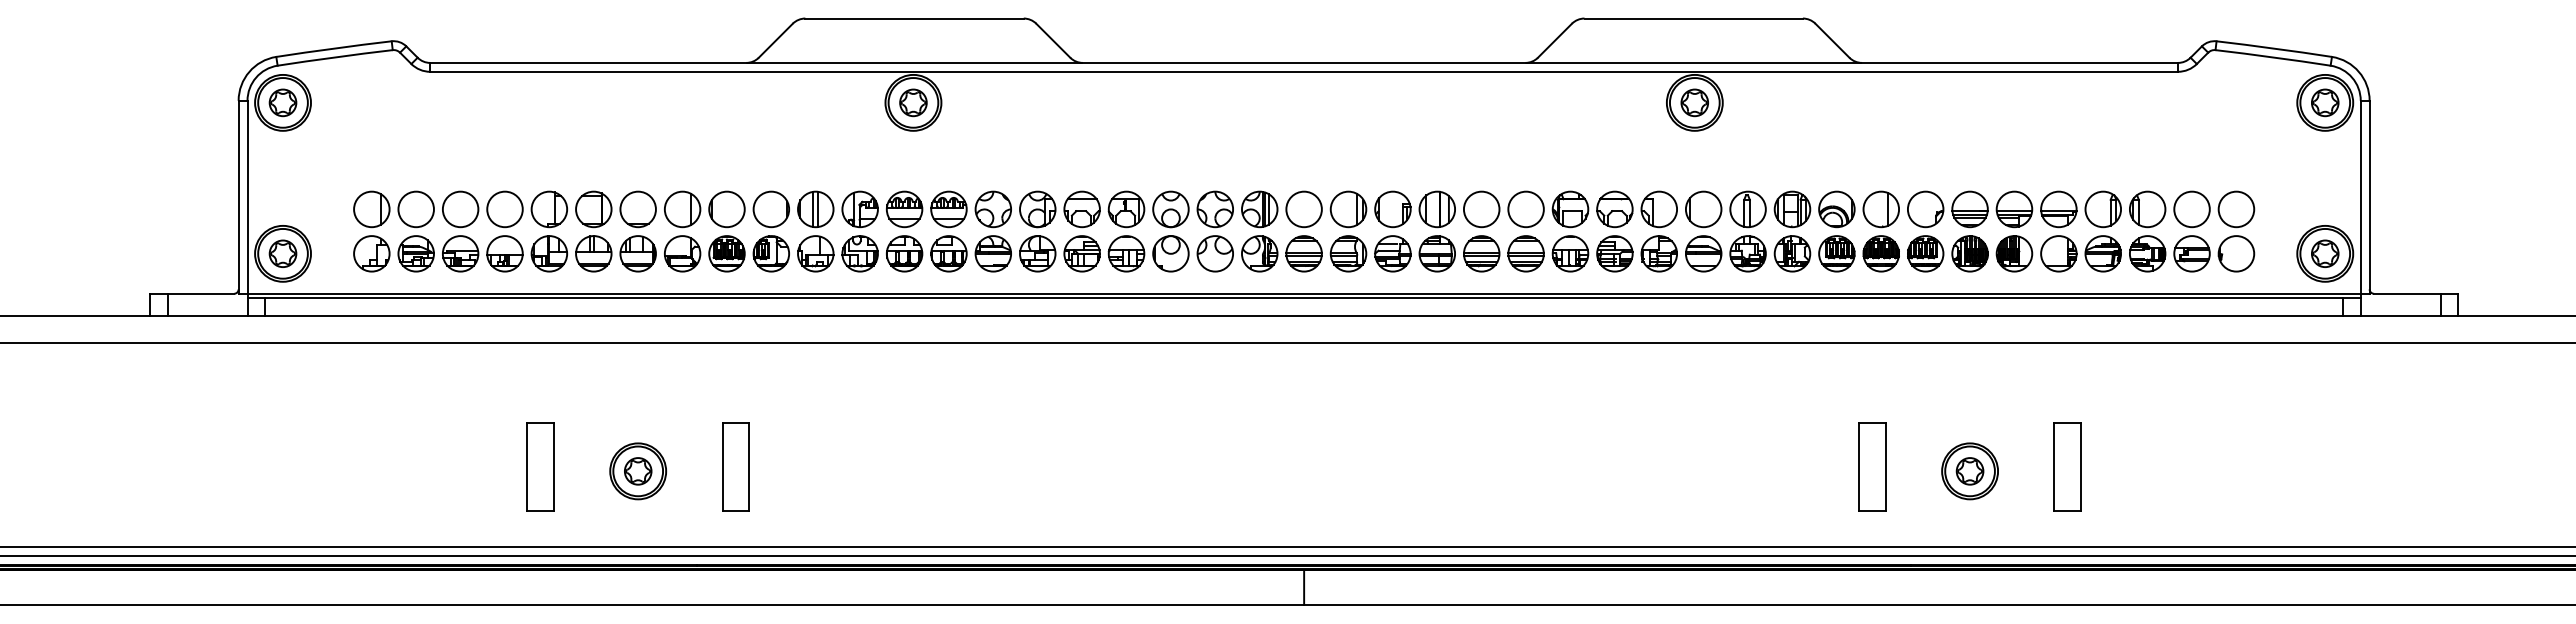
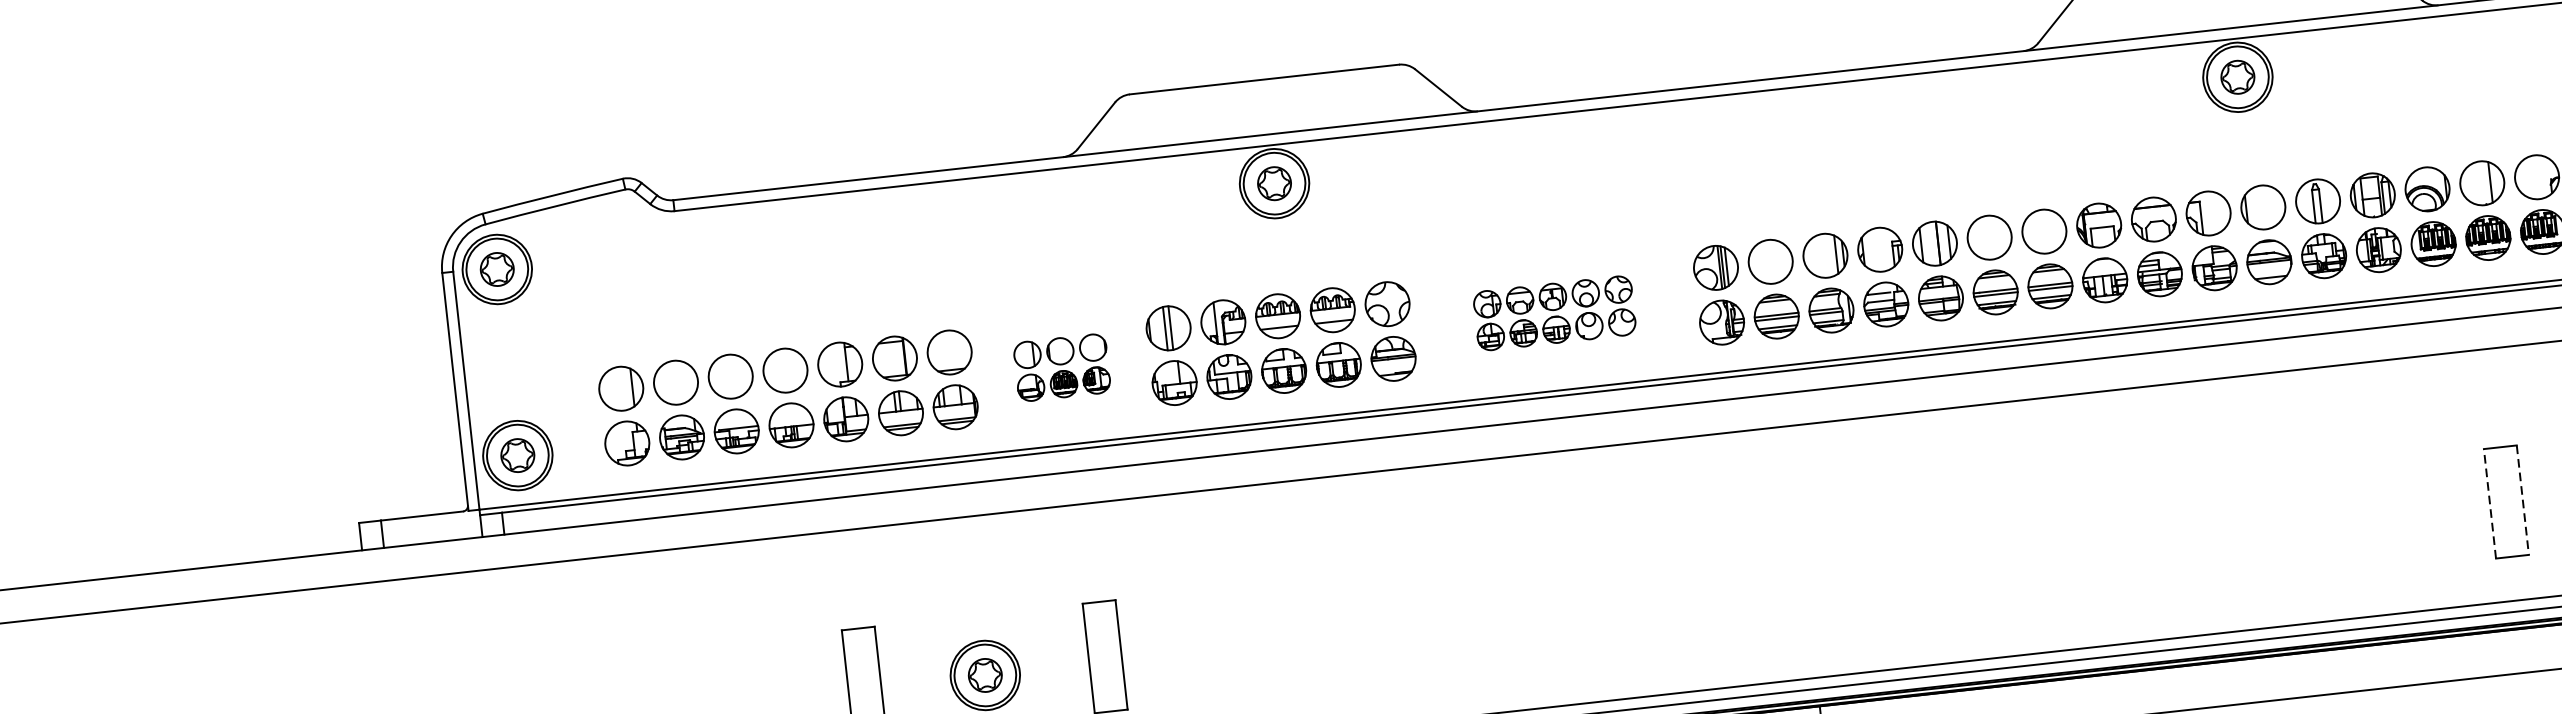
part: (726, 231) -> (1061, 367), size x0.6
part: (1126, 231) -> (1554, 313), size x0.6
line: (1859, 466) -> (2490, 503), solid -> dashed
line: (1885, 467) -> (2522, 500), solid -> dashed

